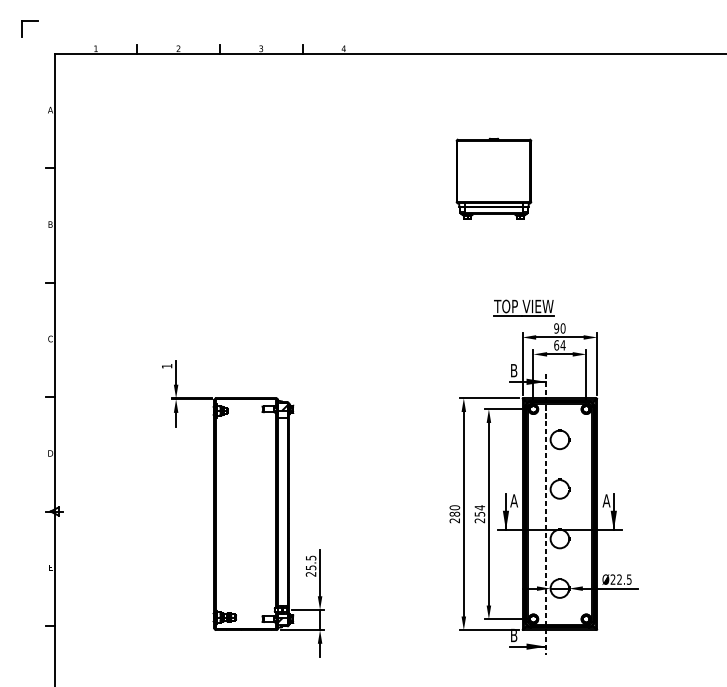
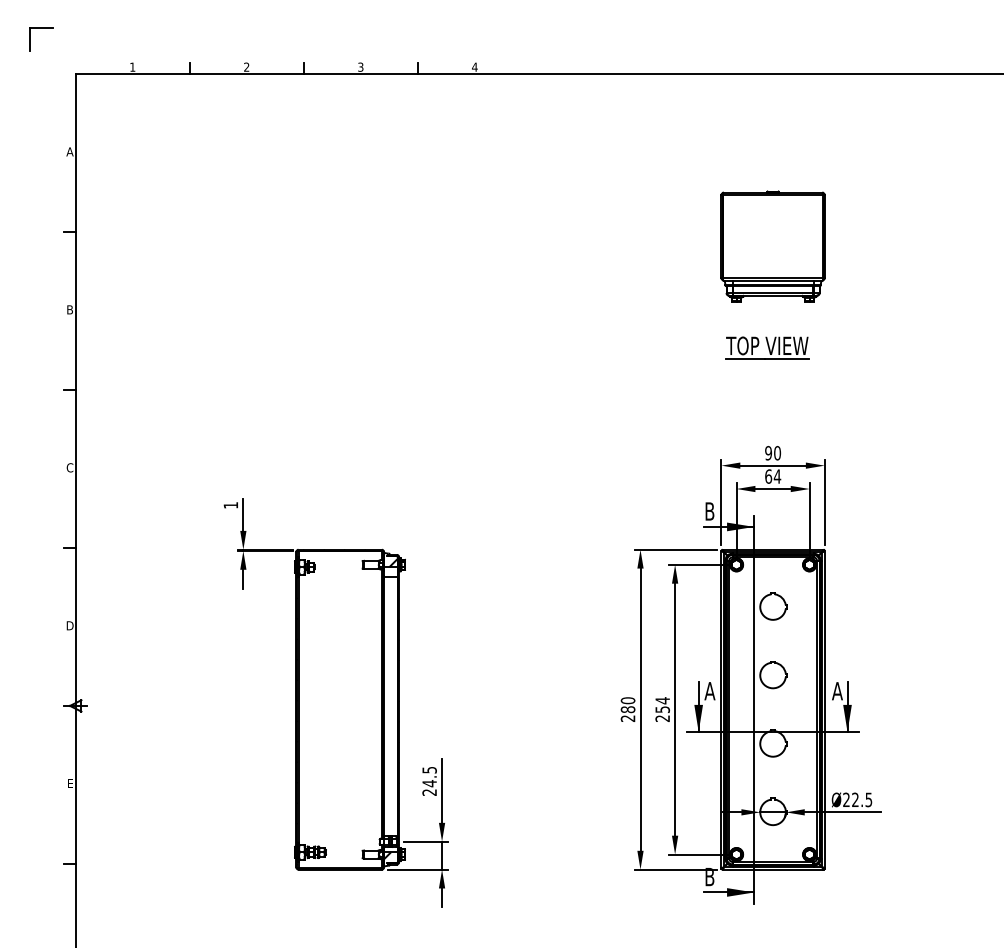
part: (493, 178) -> (772, 246), moved
part: (523, 307) -> (767, 347), moved
line: (546, 514) -> (754, 710), dashed -> solid
text: (310, 567) -> (429, 783), 25.5 -> 24.5

